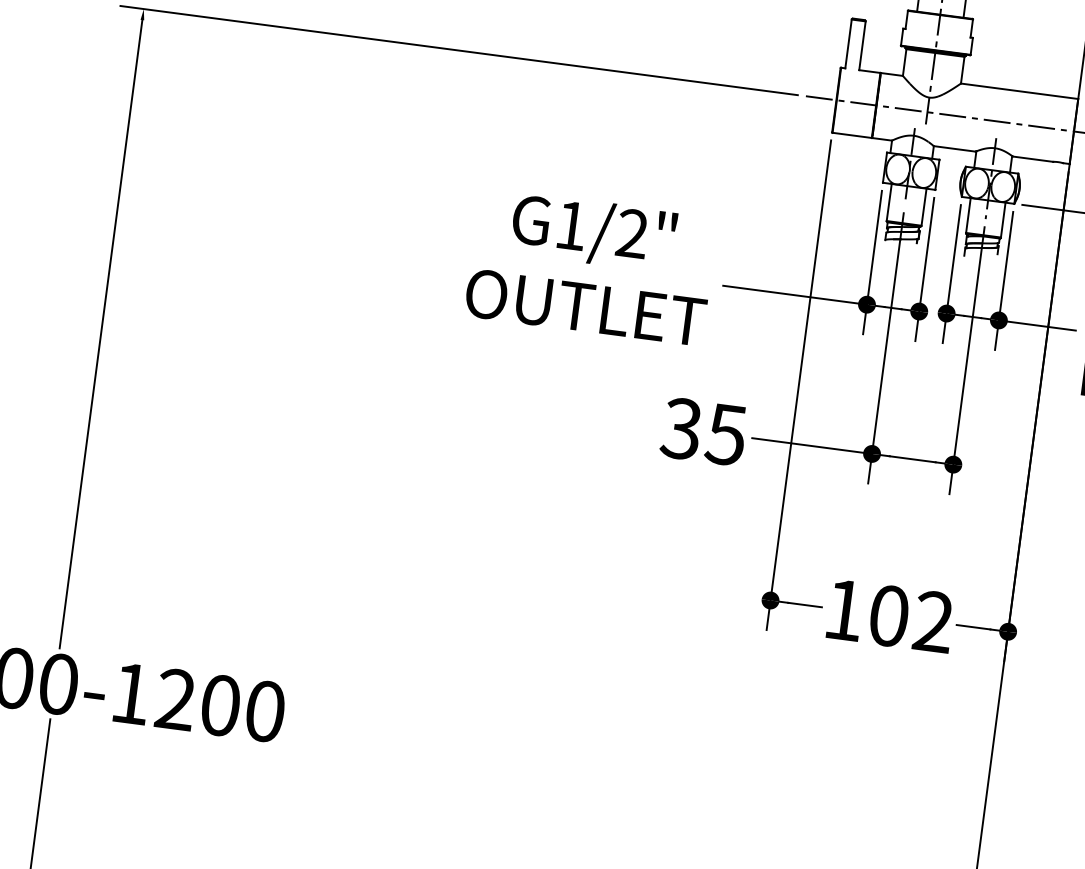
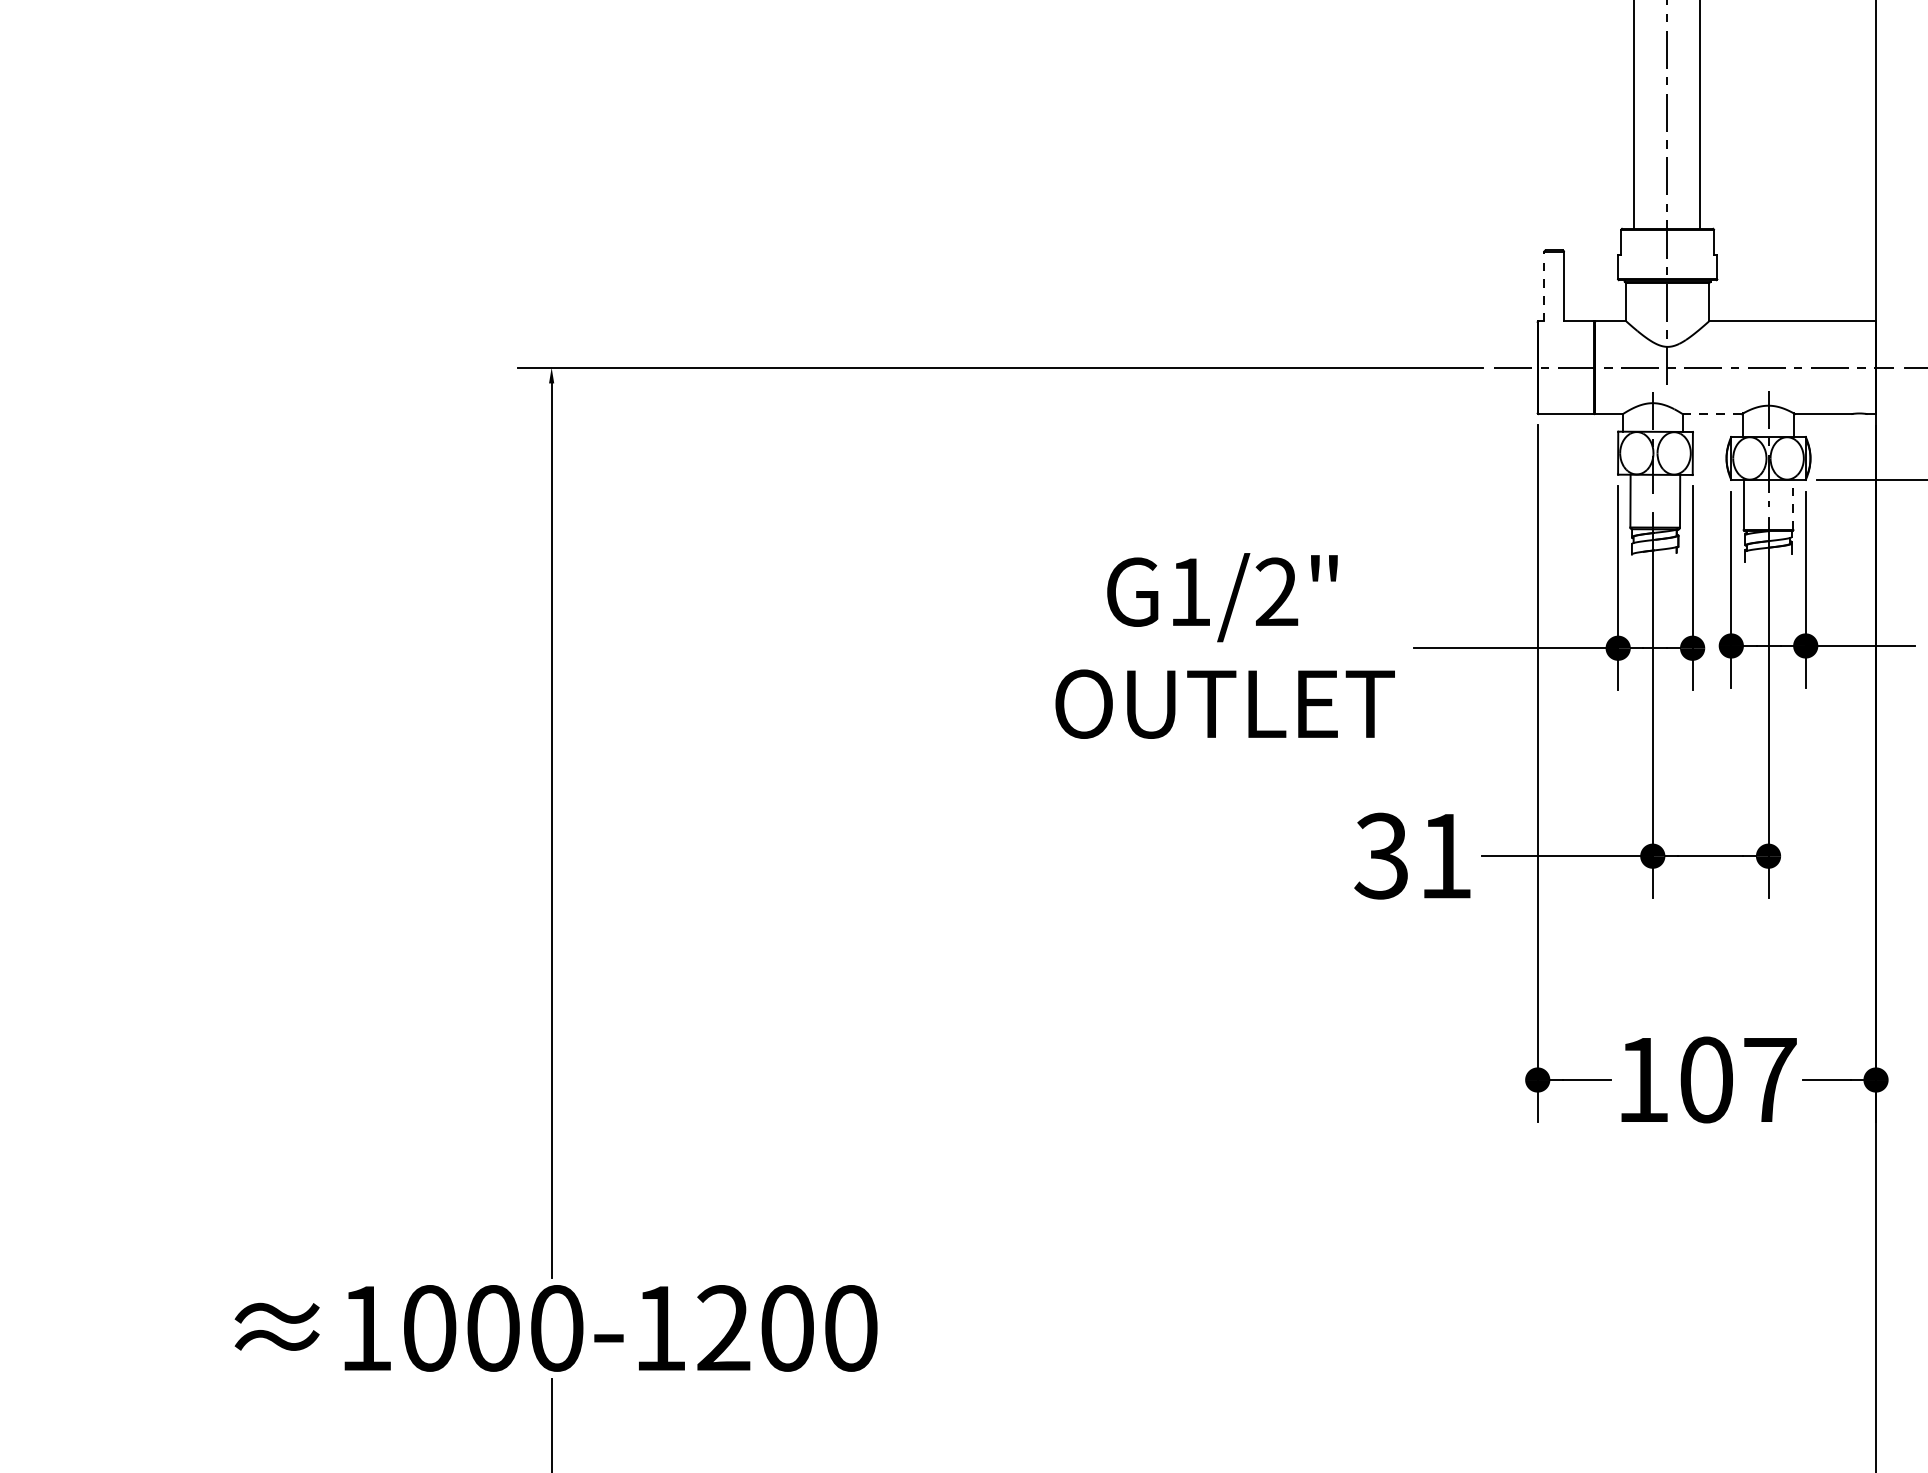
line: (848, 43) -> (1544, 286), solid -> dashed
line: (954, 149) -> (1712, 414), solid -> dashed
line: (1003, 219) -> (1793, 504), solid -> dashed
text: (725, 434) -> (1444, 856), 35 -> 31
text: (933, 620) -> (1769, 1078), 102 -> 107

